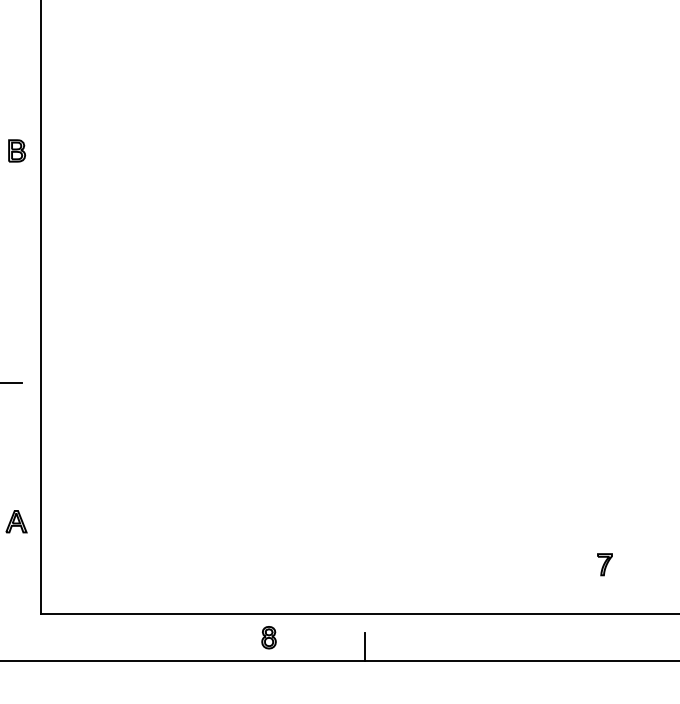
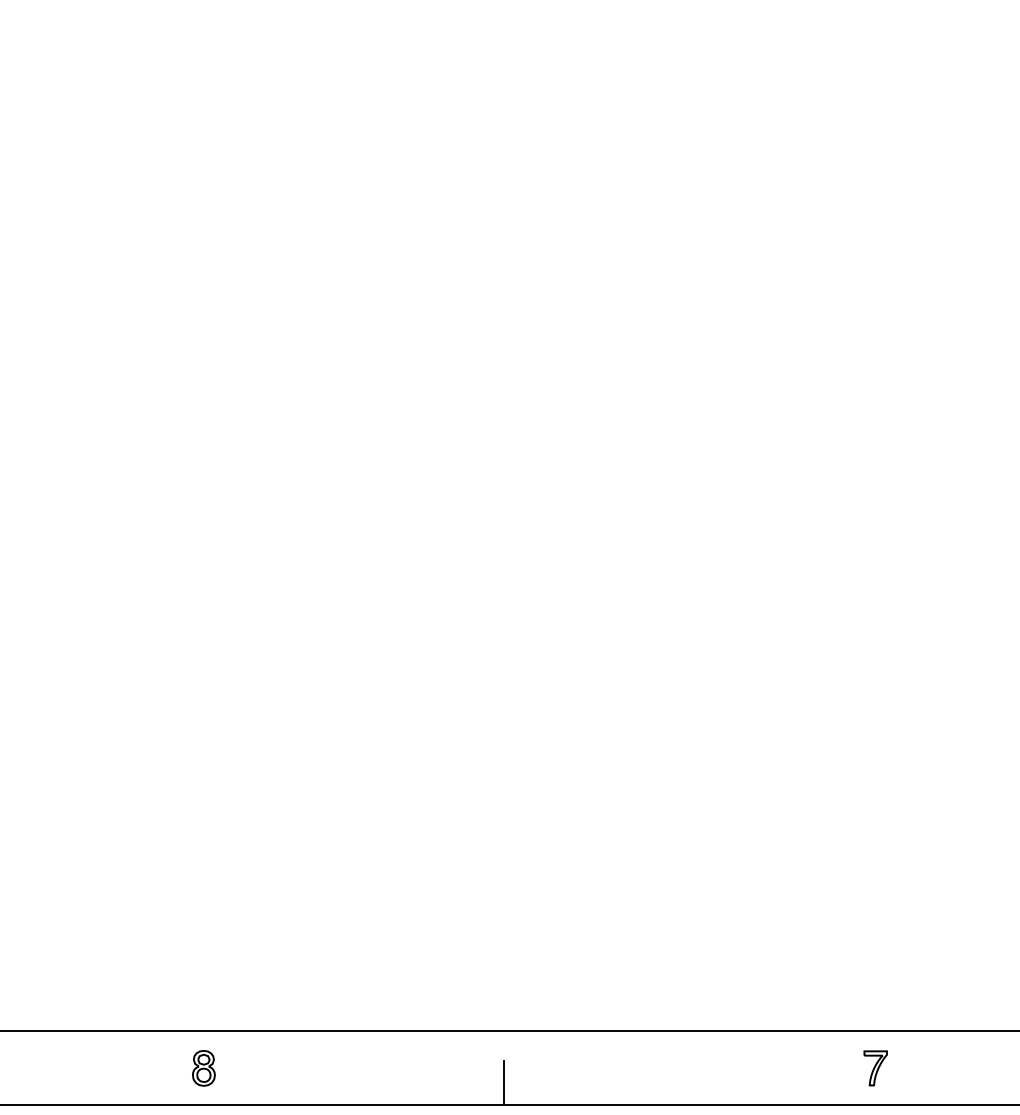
part: (604, 564) -> (874, 1068), moved
part: (268, 637) -> (203, 1068), moved

